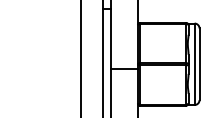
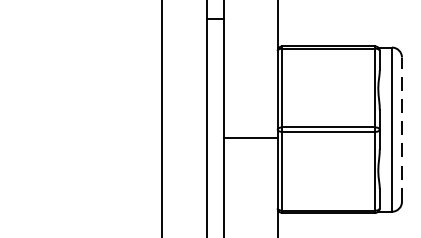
line: (199, 64) -> (401, 130), solid -> dashed

